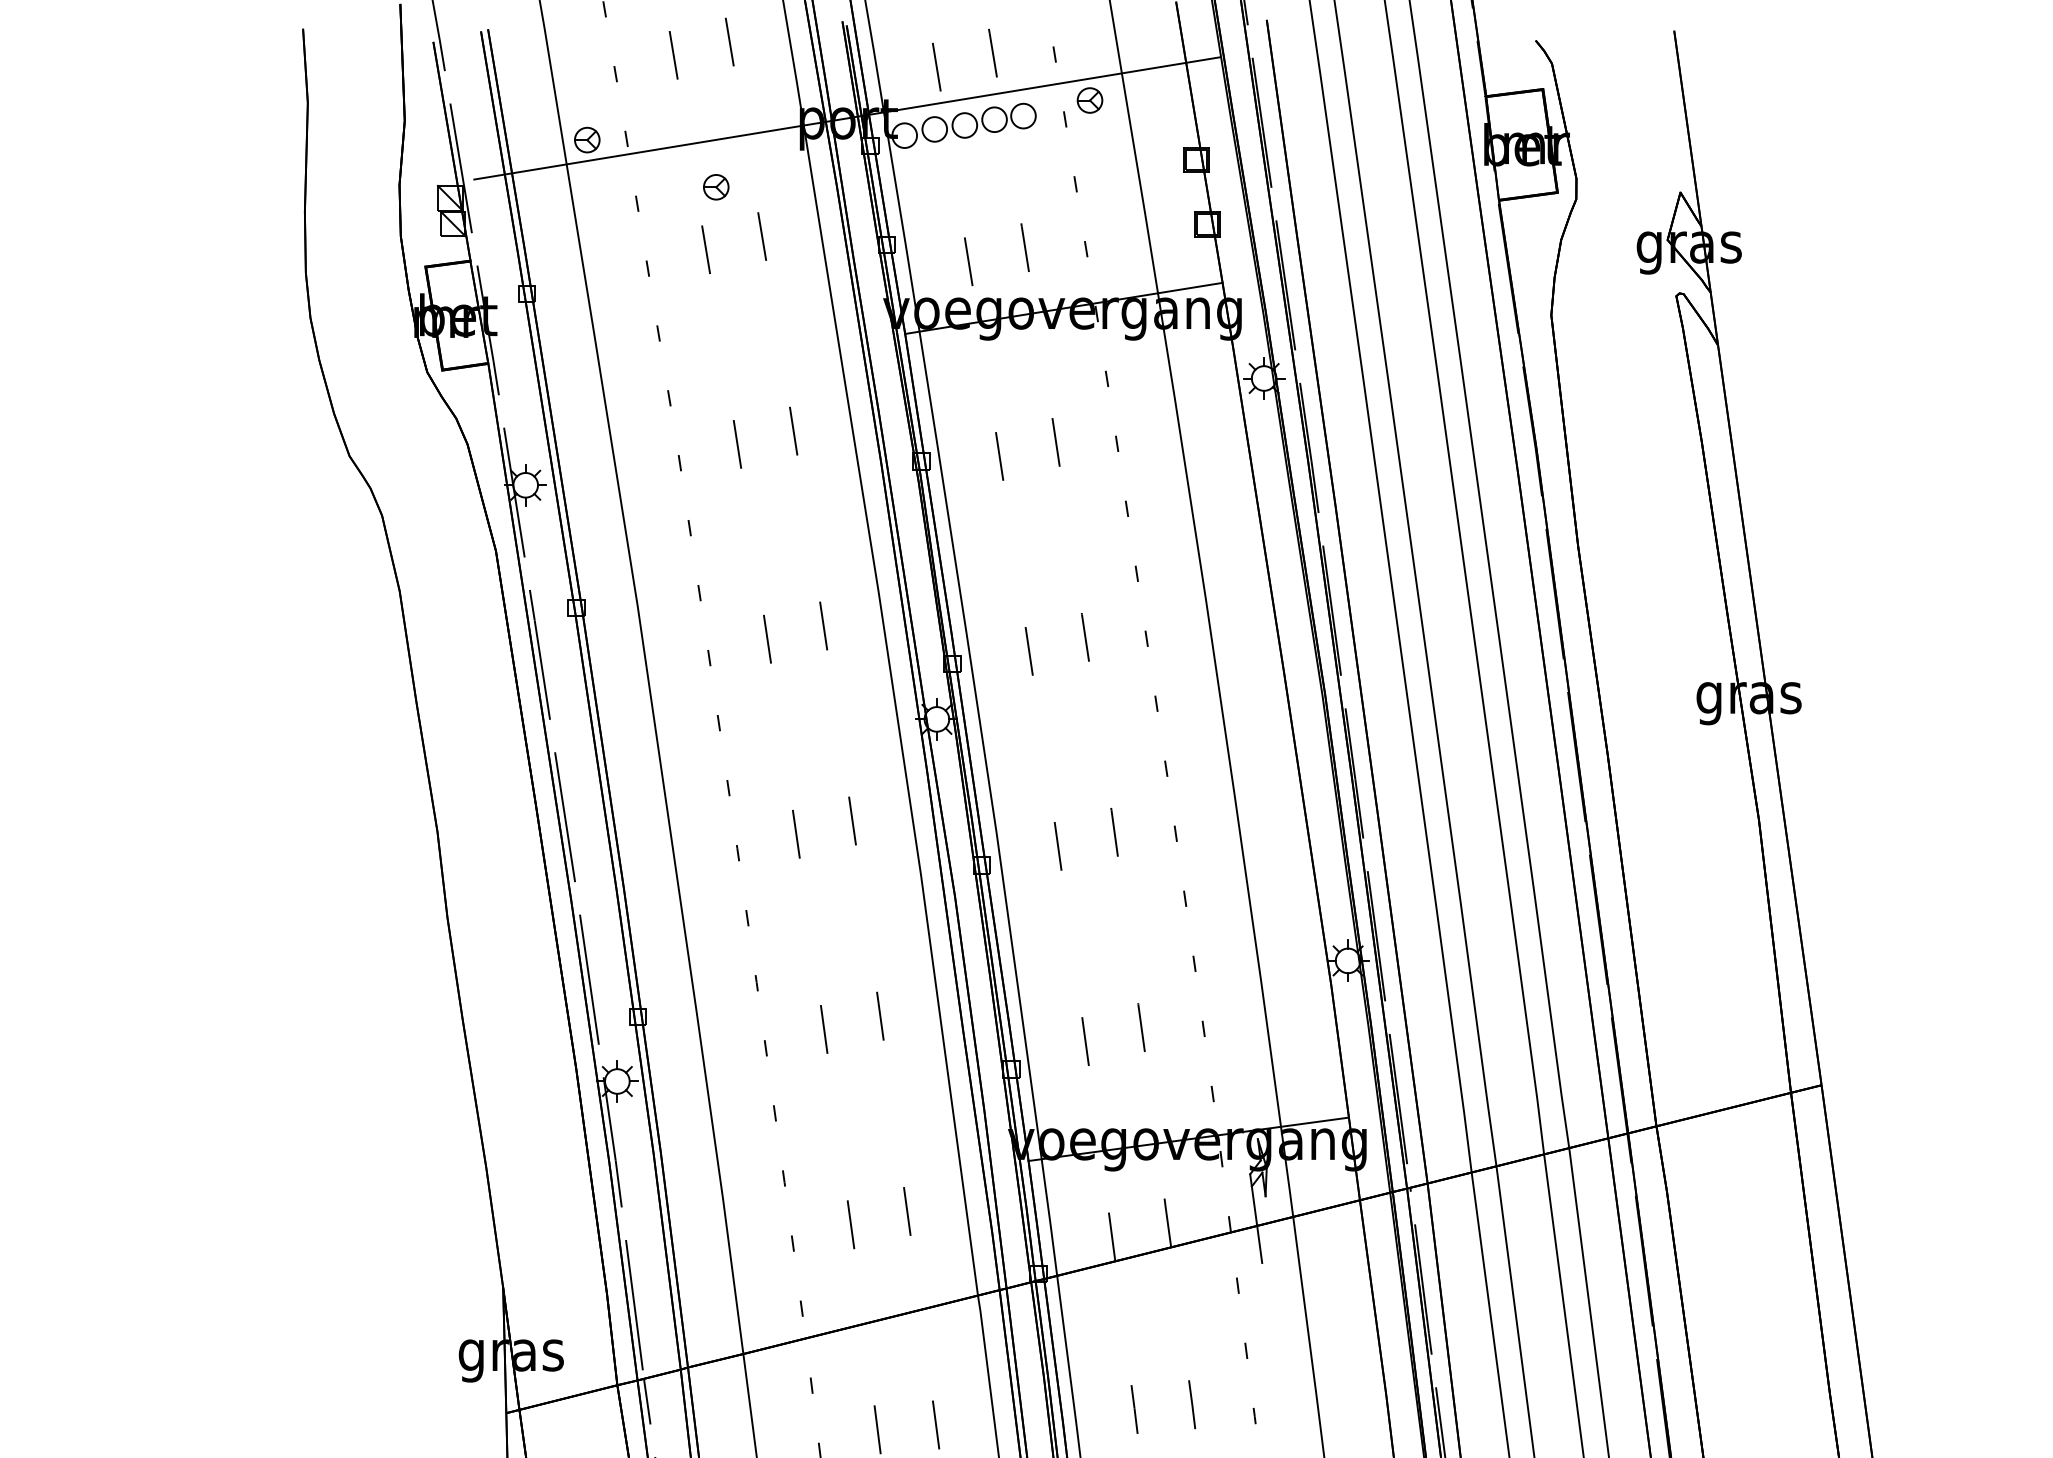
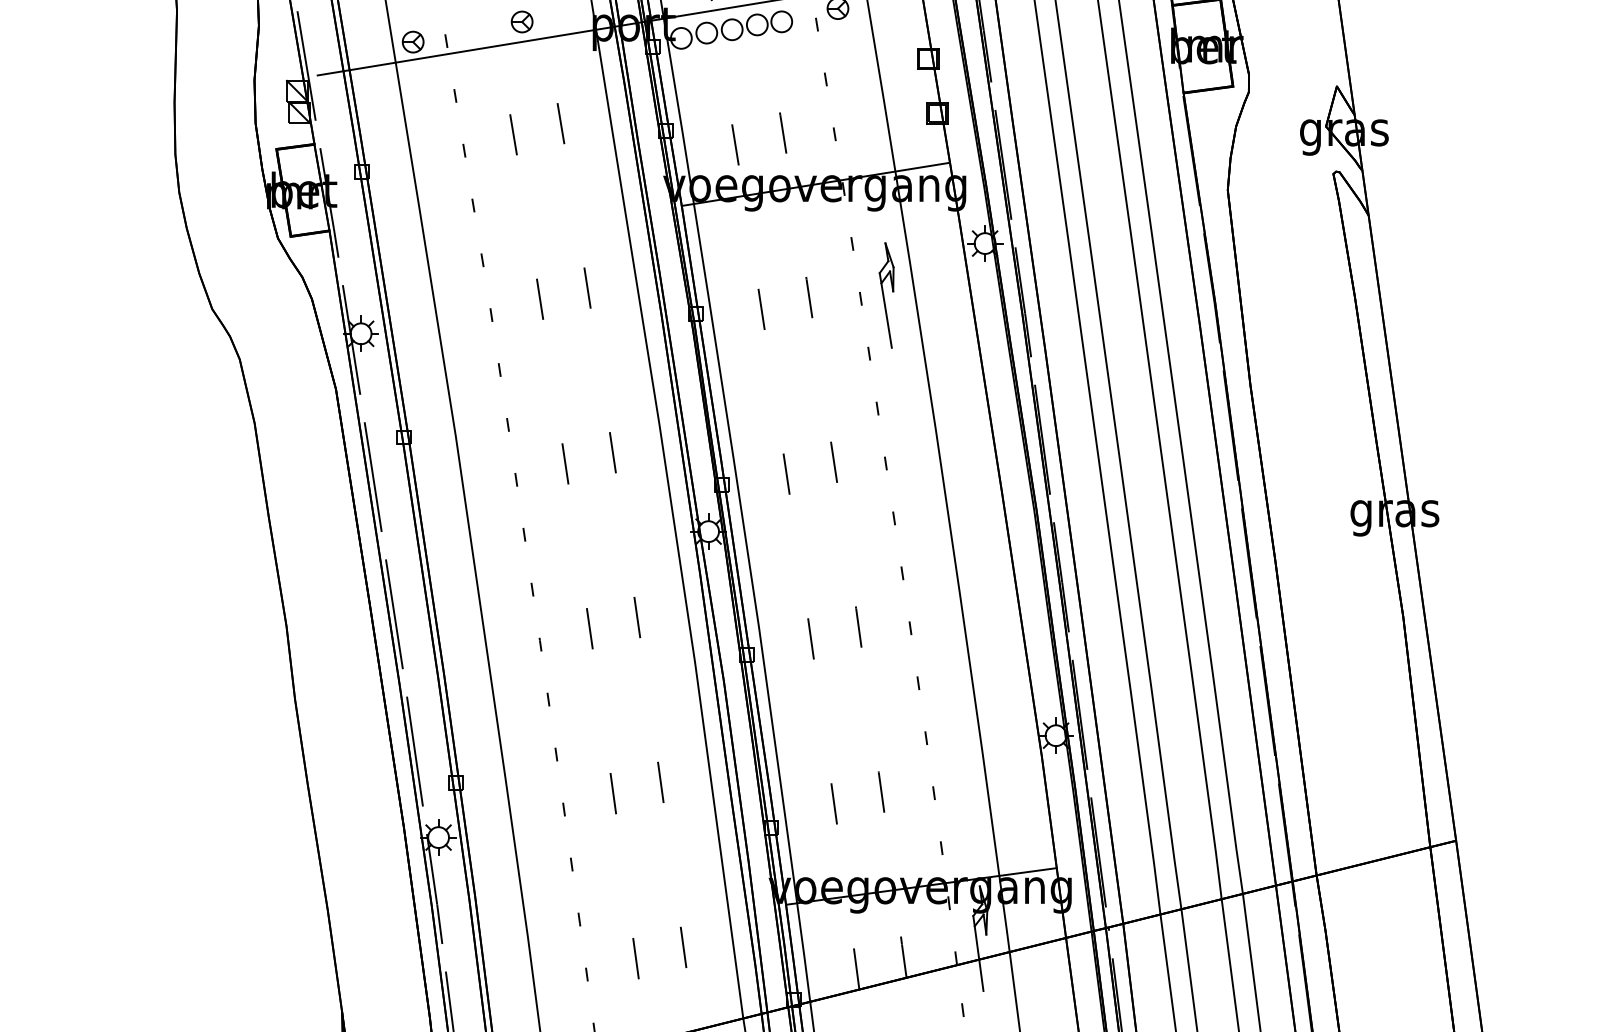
part: (716, 187) -> (522, 22), moved
part: (1147, 439) -> (886, 295), added

